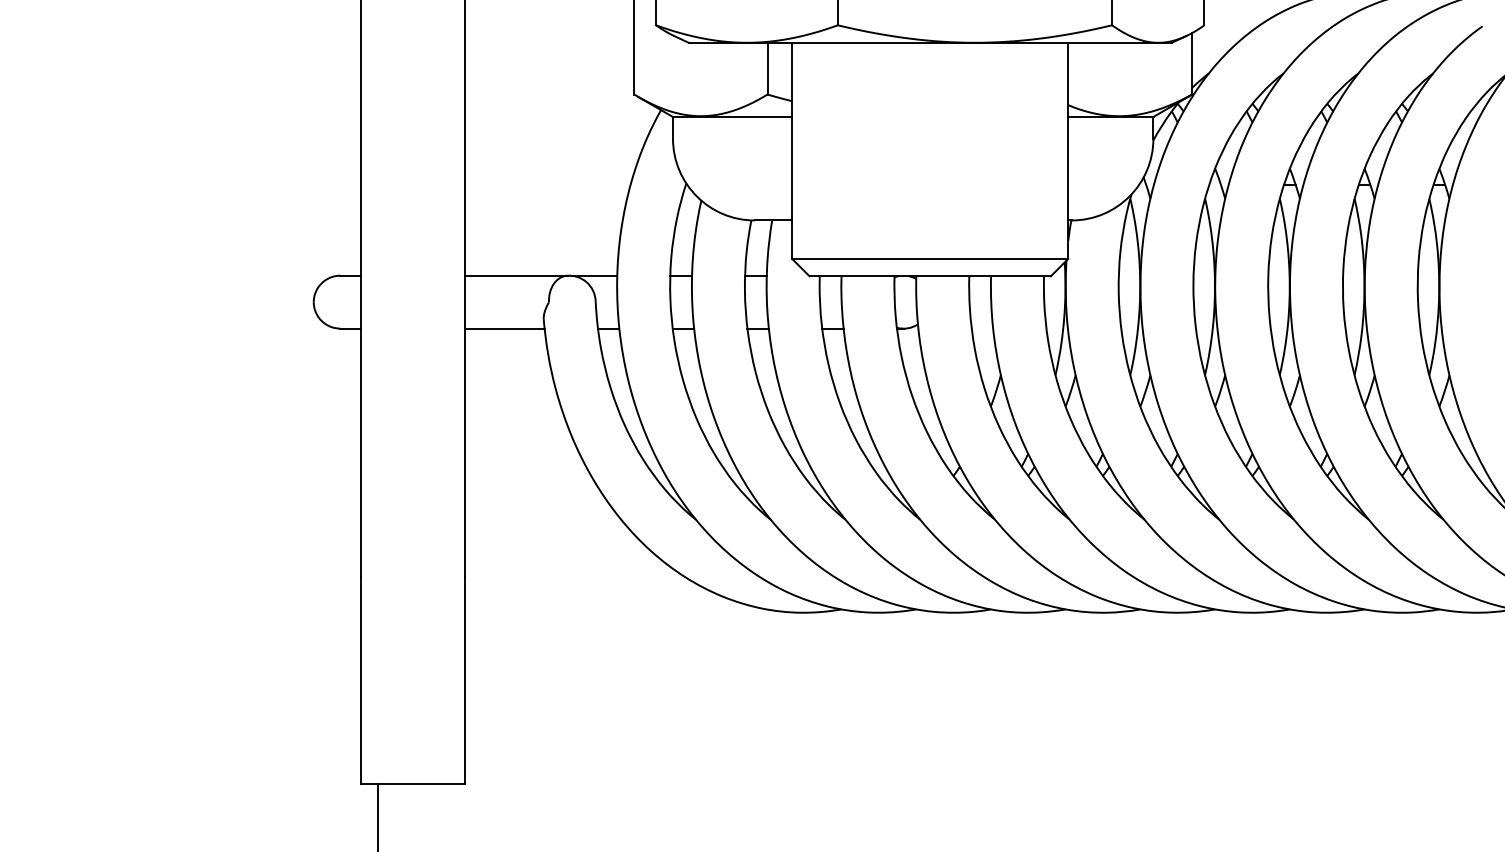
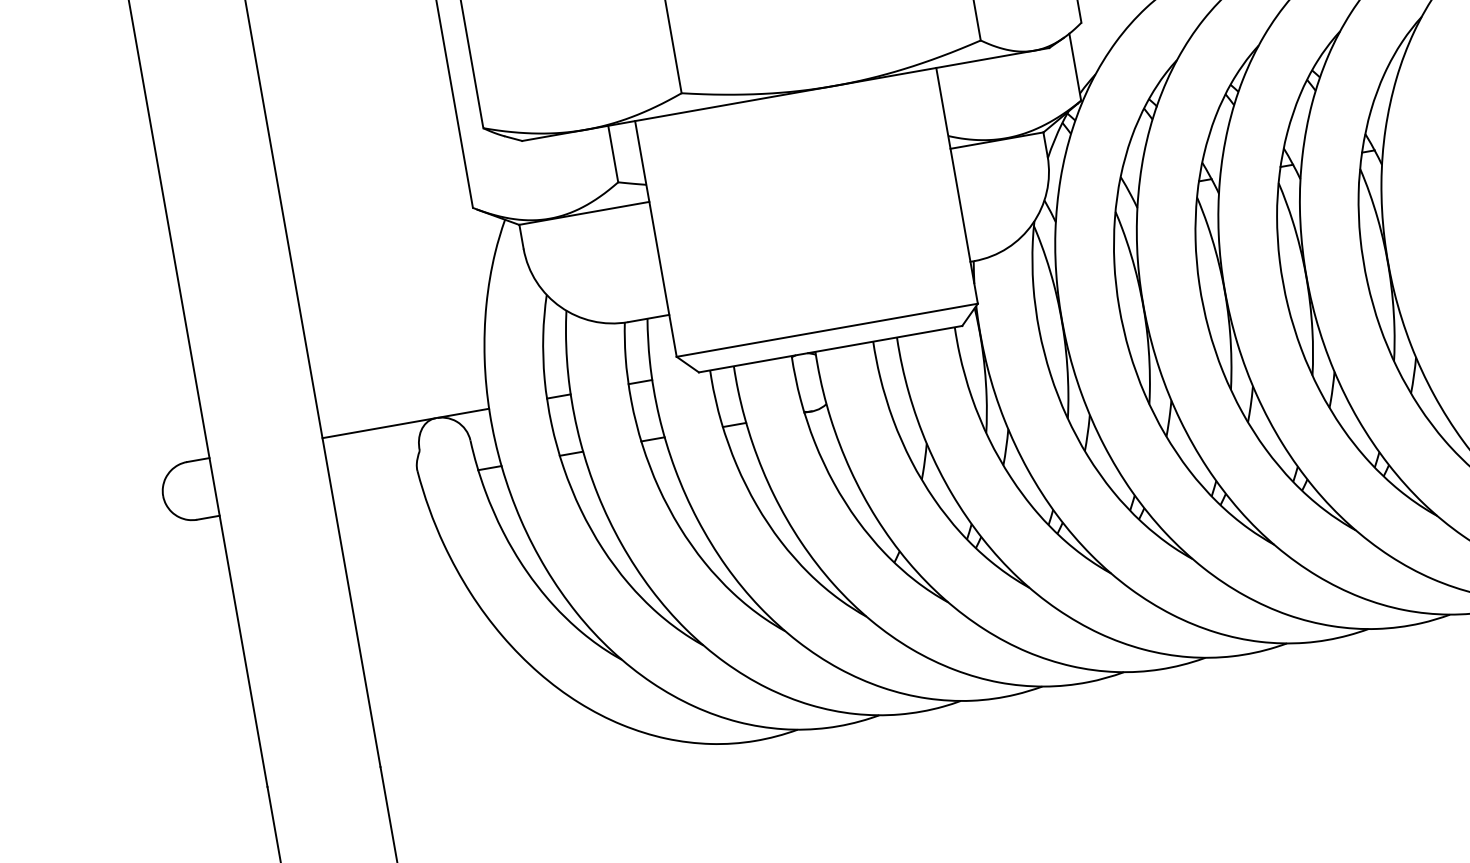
line: (504, 328) -> (376, 488), removed

